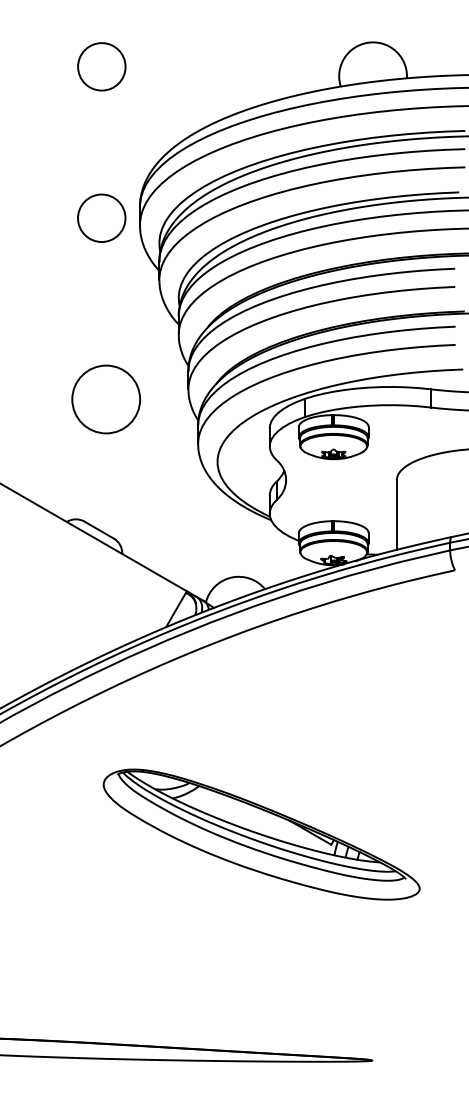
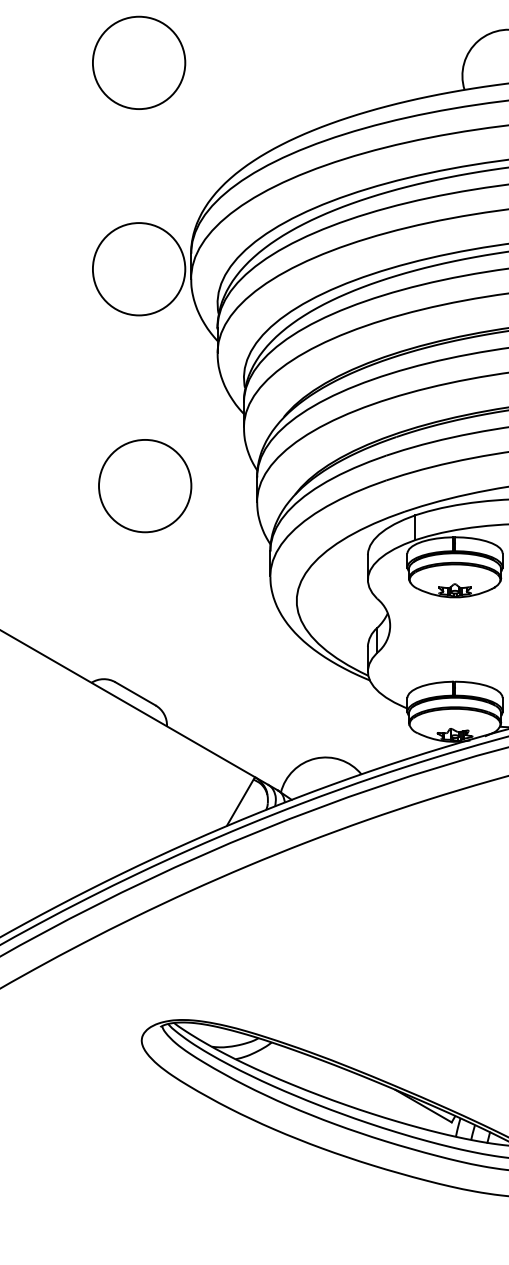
circle: (101, 66) -> (138, 62), size x1.43
circle: (101, 218) -> (138, 269), size x1.43
circle: (105, 399) -> (144, 486), moved

